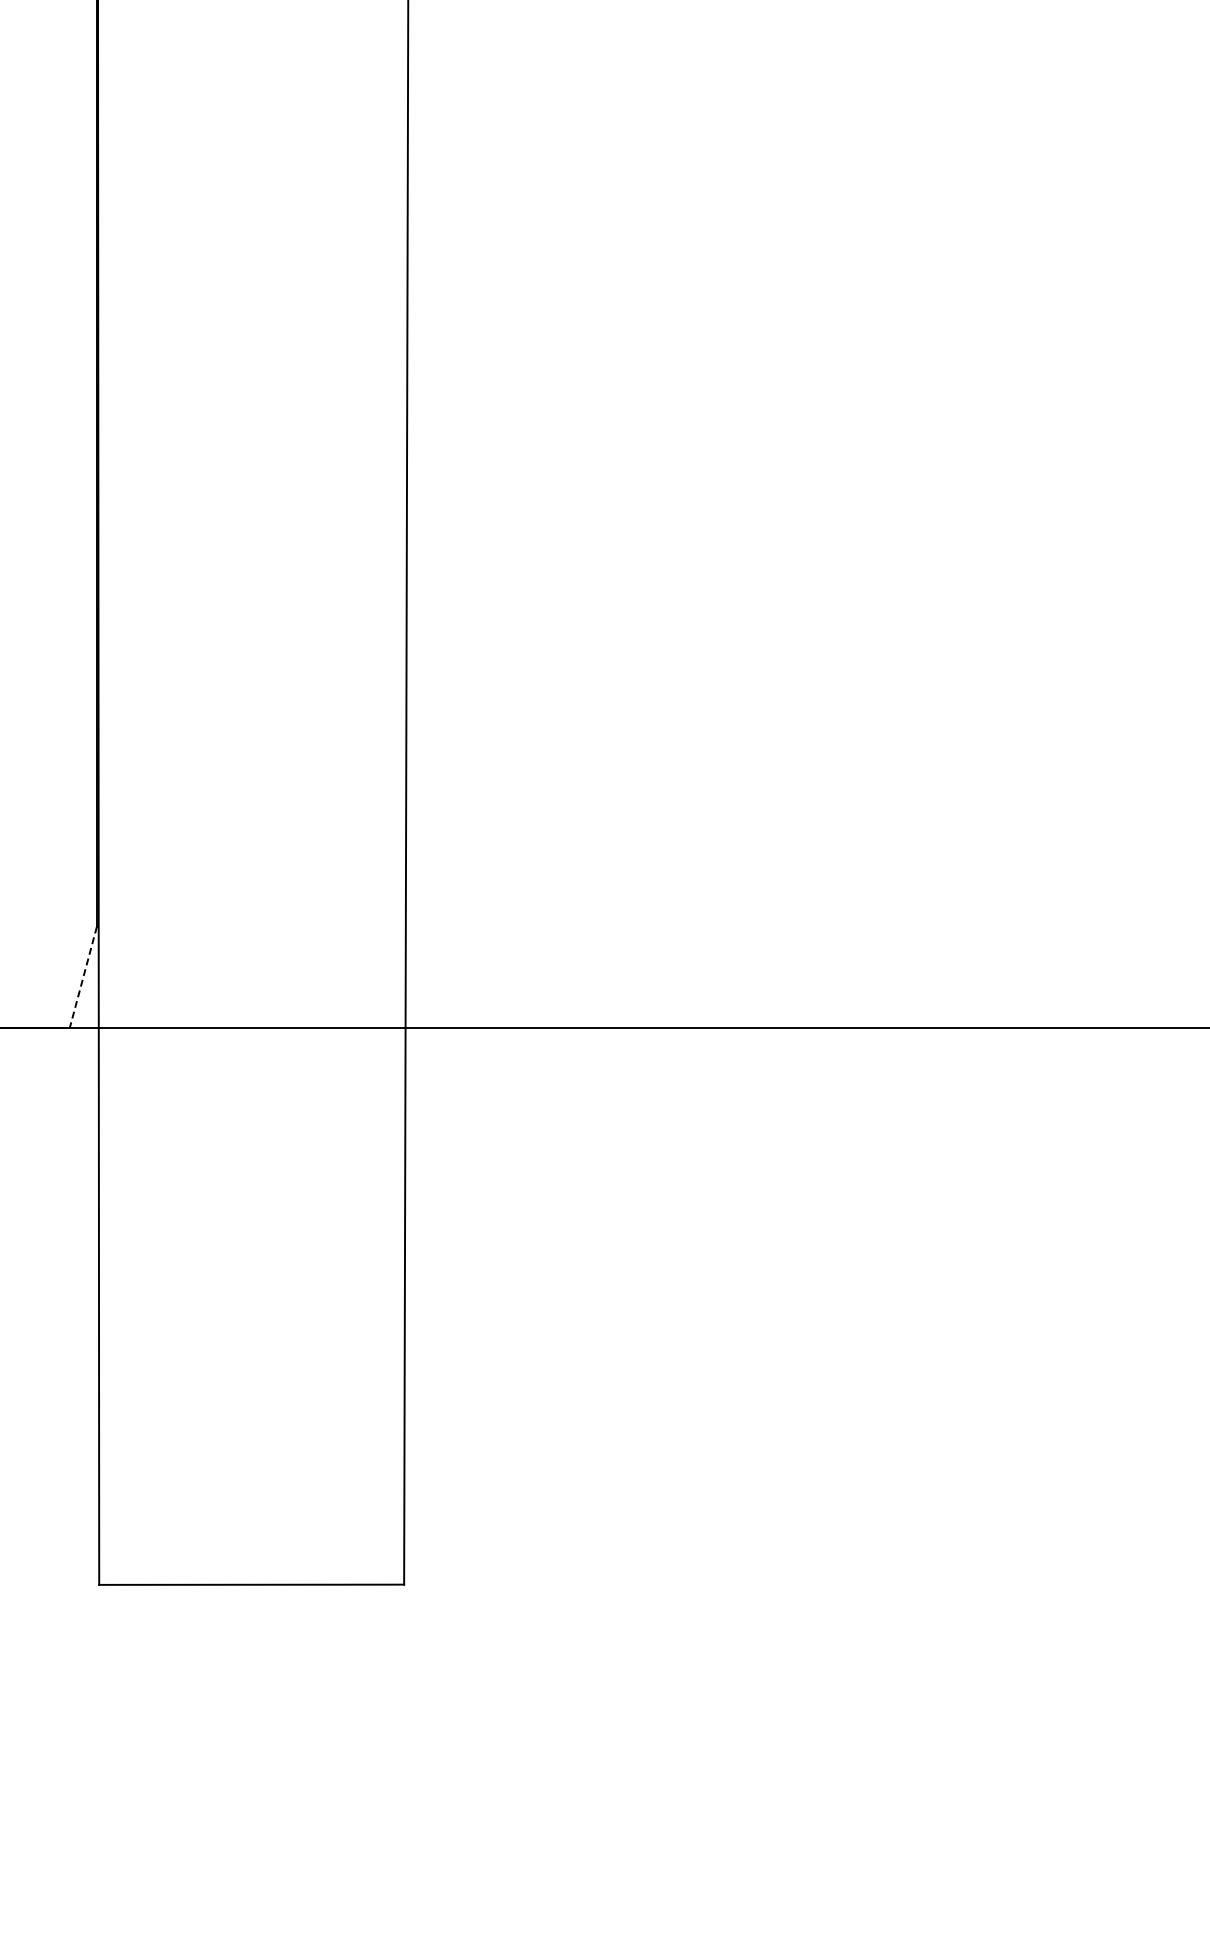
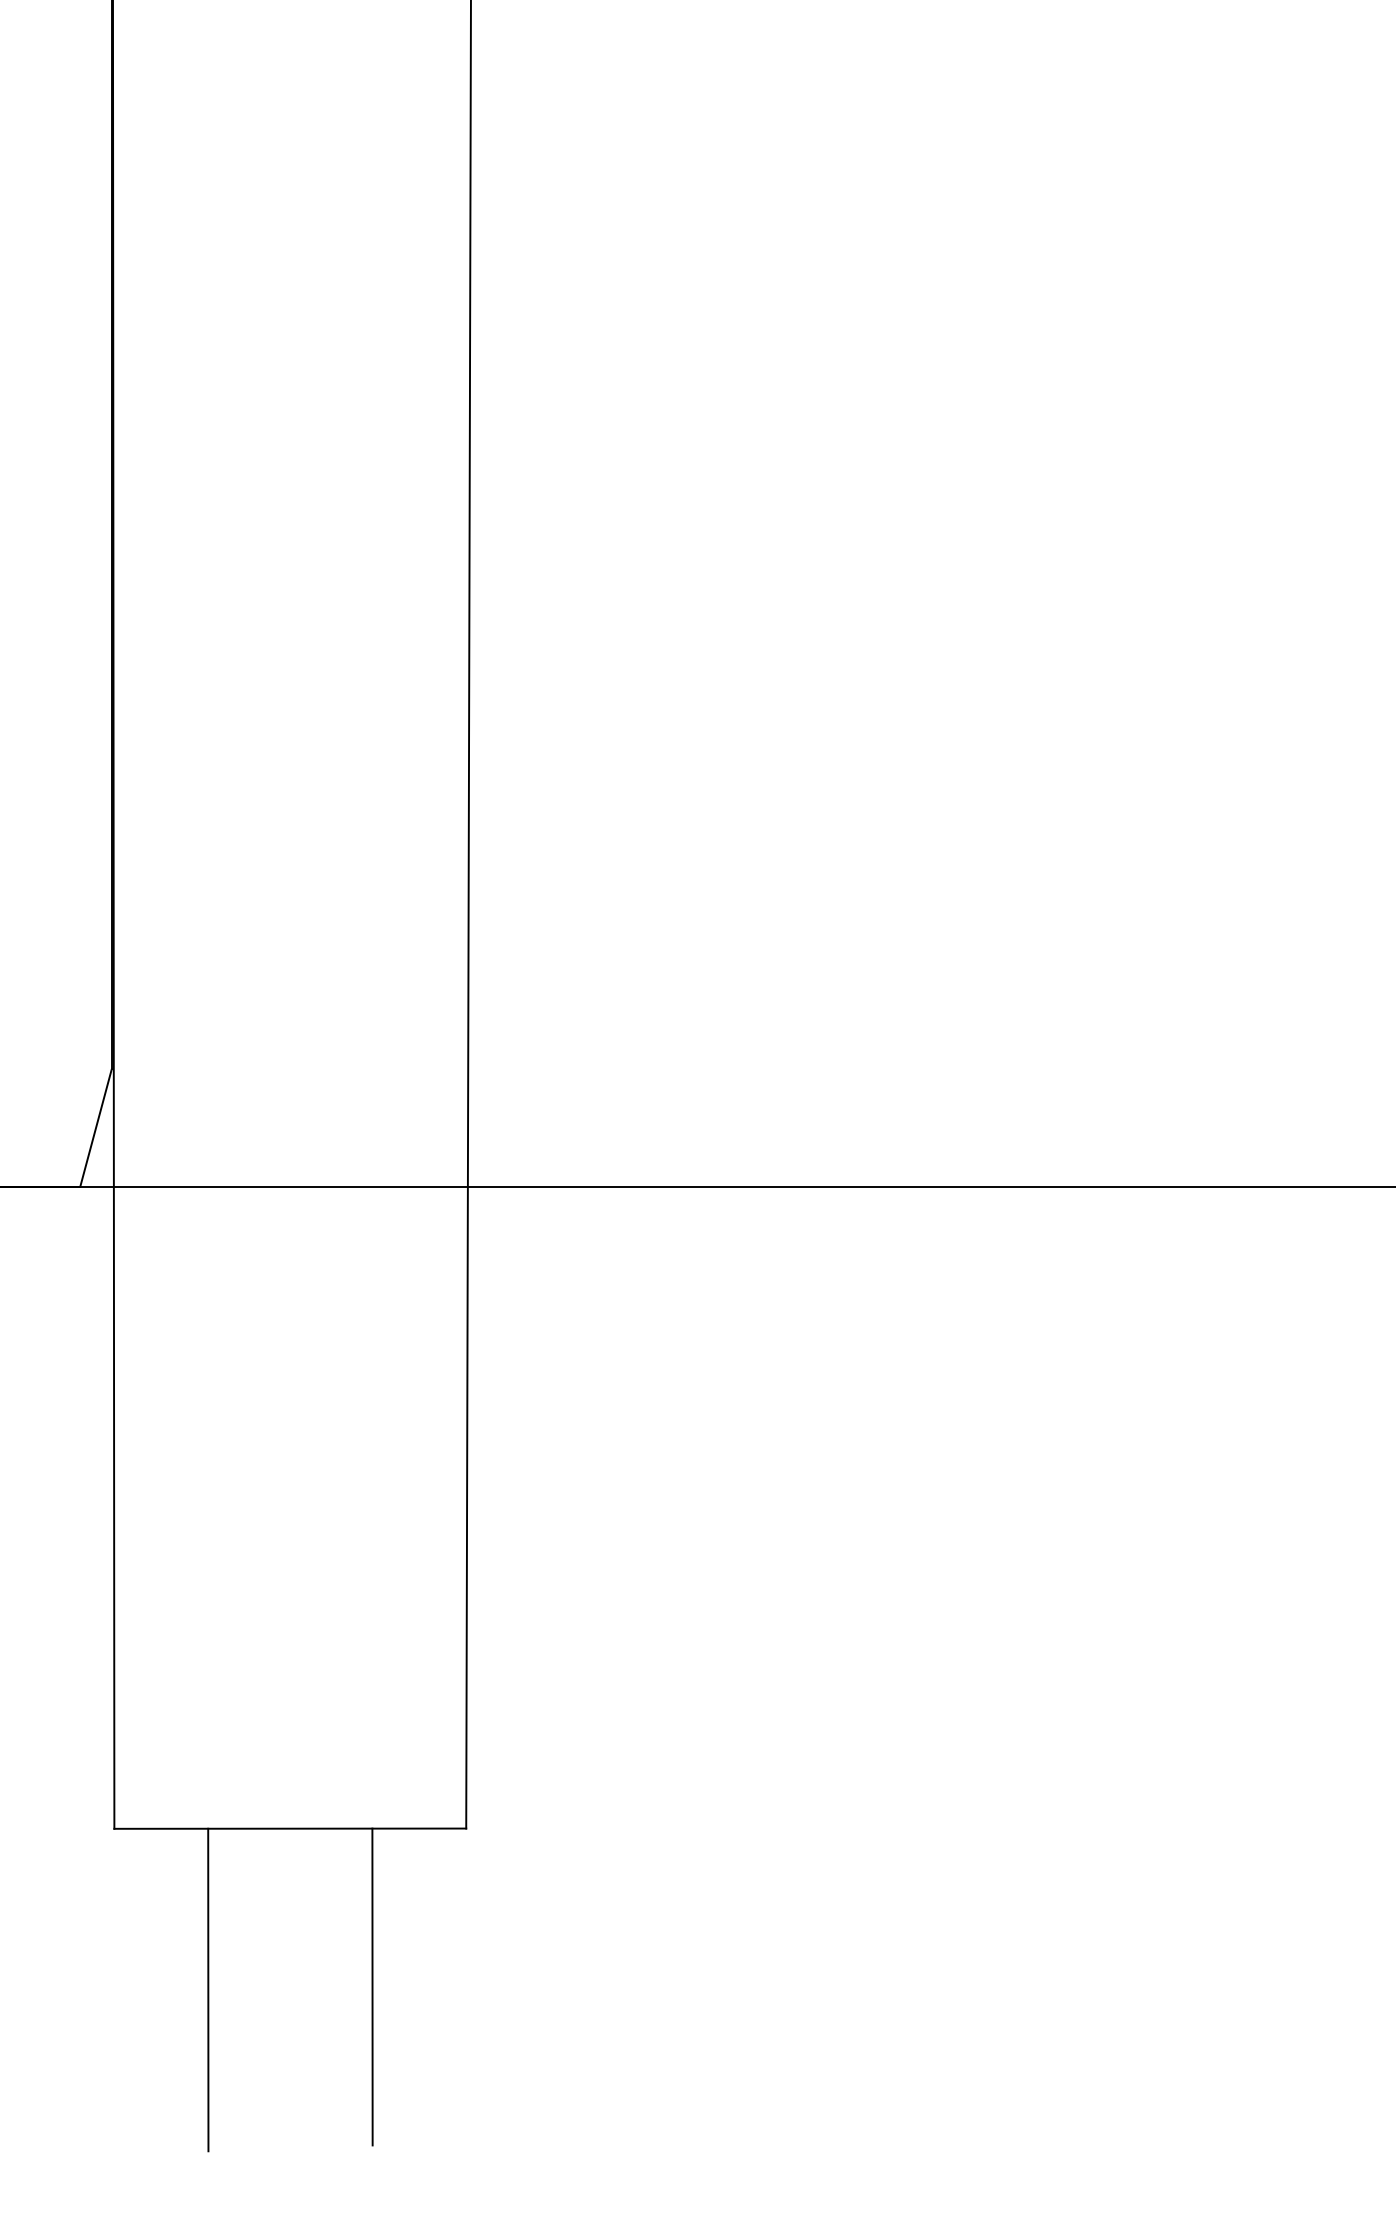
line: (83, 977) -> (96, 1127), dashed -> solid
line: (322, 1721) -> (372, 1986), added
line: (180, 1724) -> (208, 1989), added

